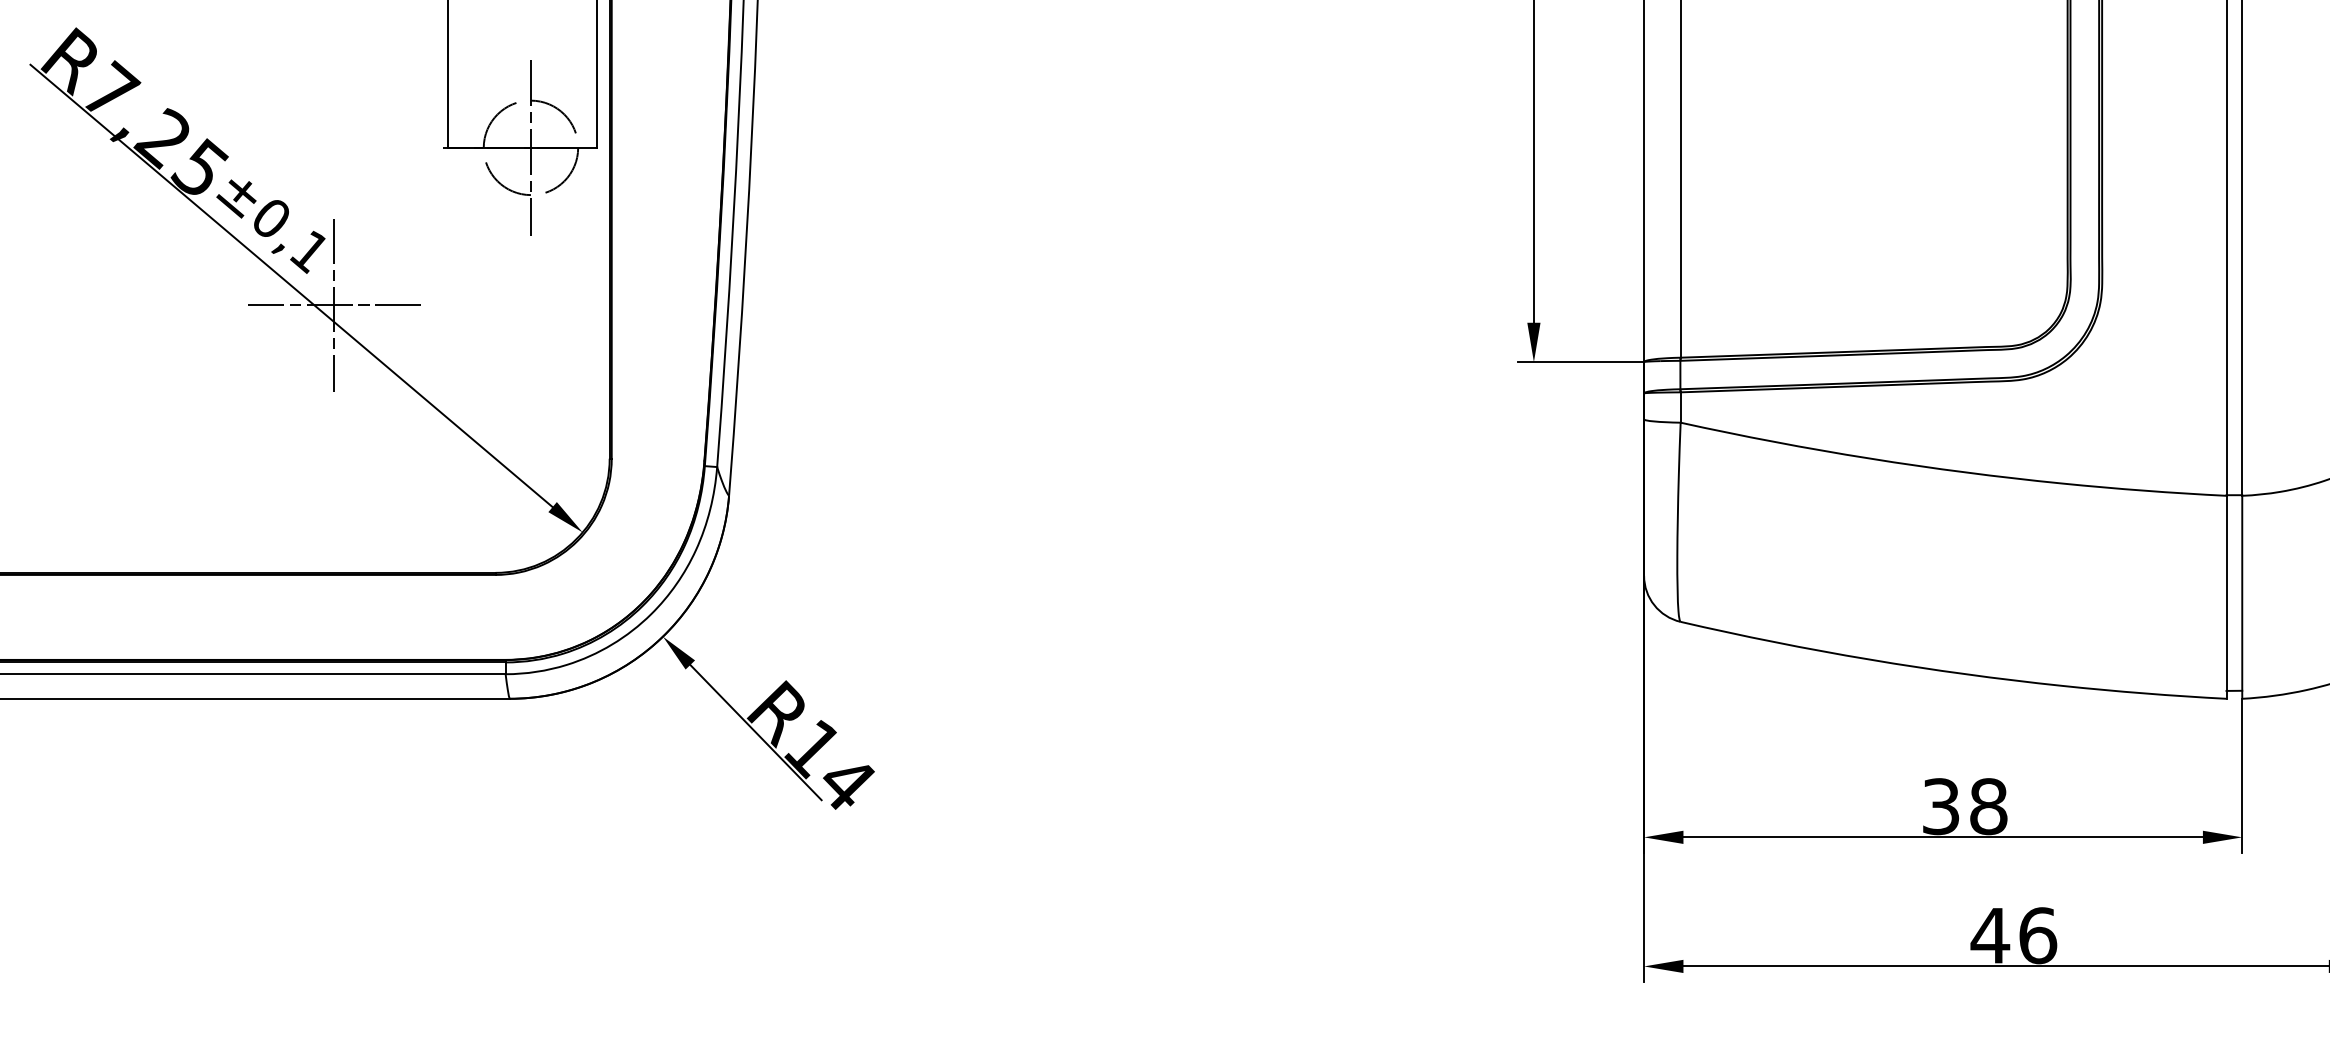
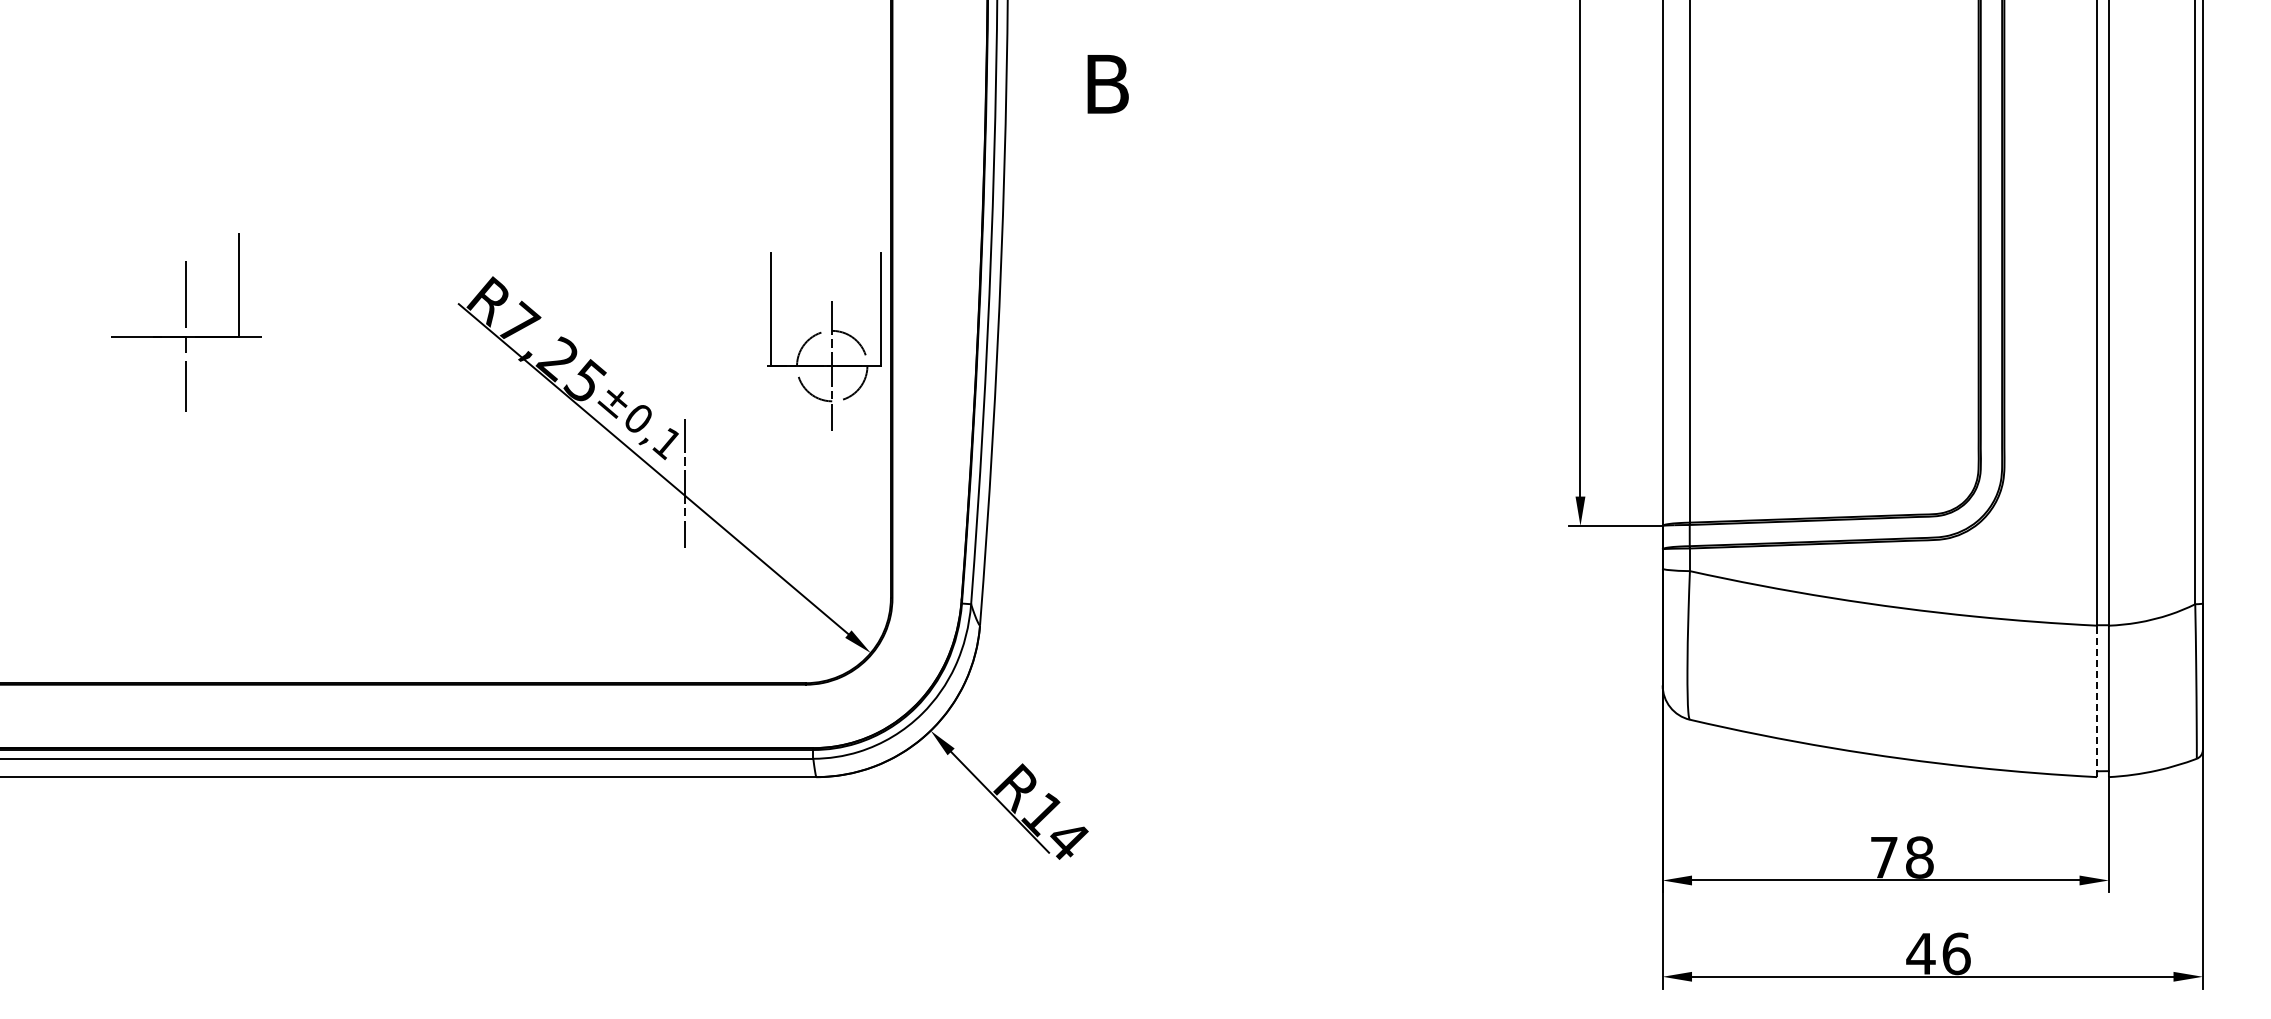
line: (334, 305) -> (685, 483), removed
line: (2226, 597) -> (2097, 701), solid -> dashed
text: (1941, 806) -> (1884, 857), 38 -> 78

